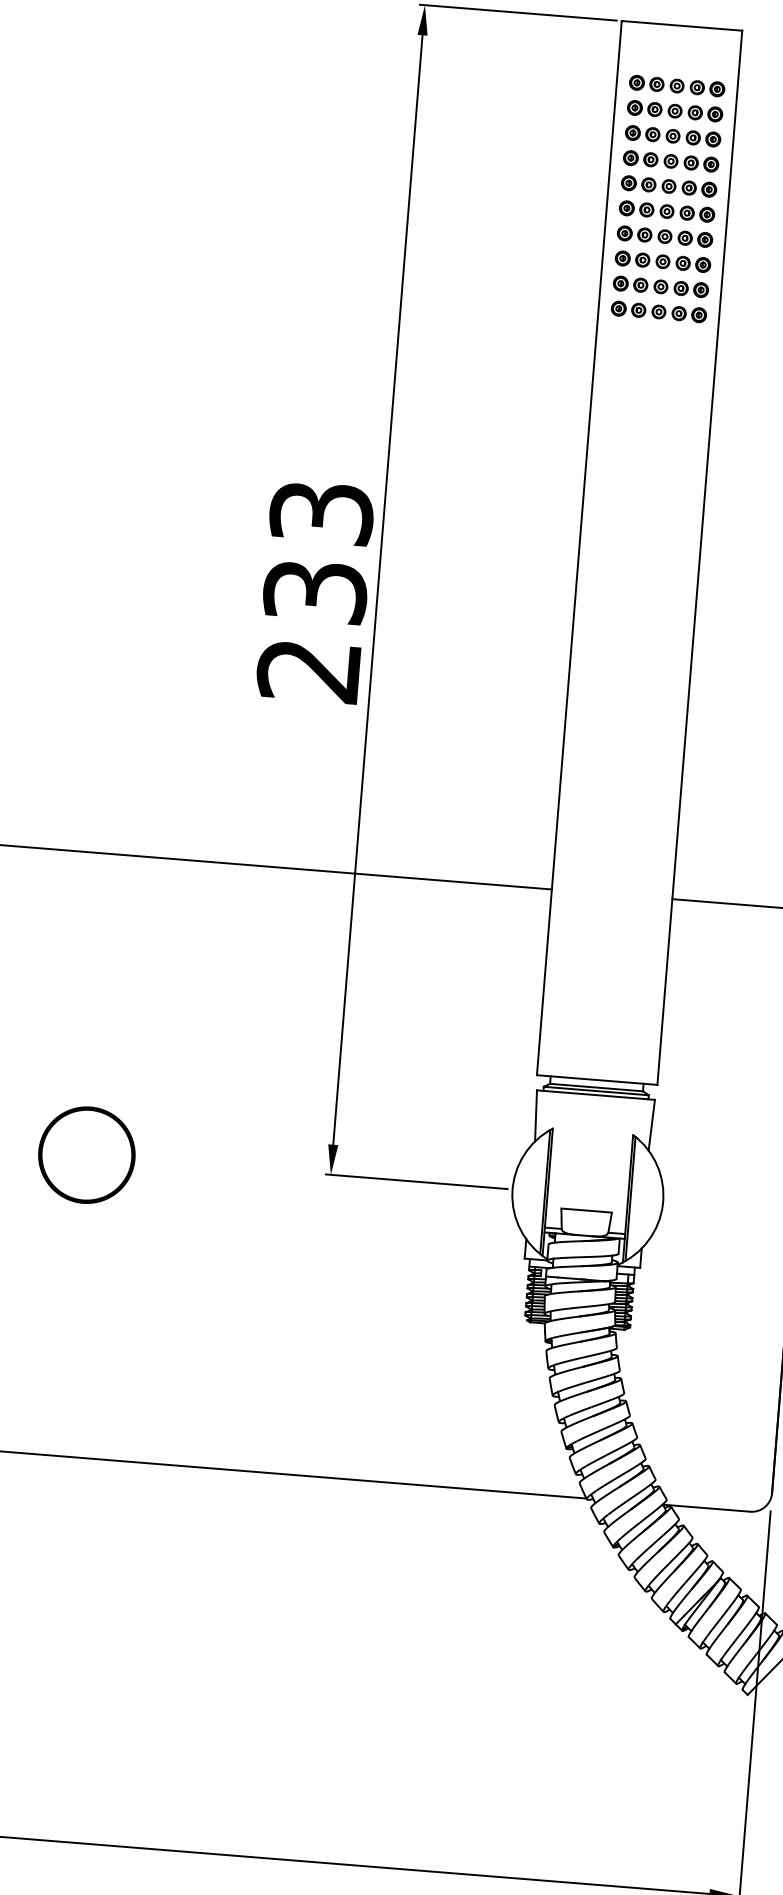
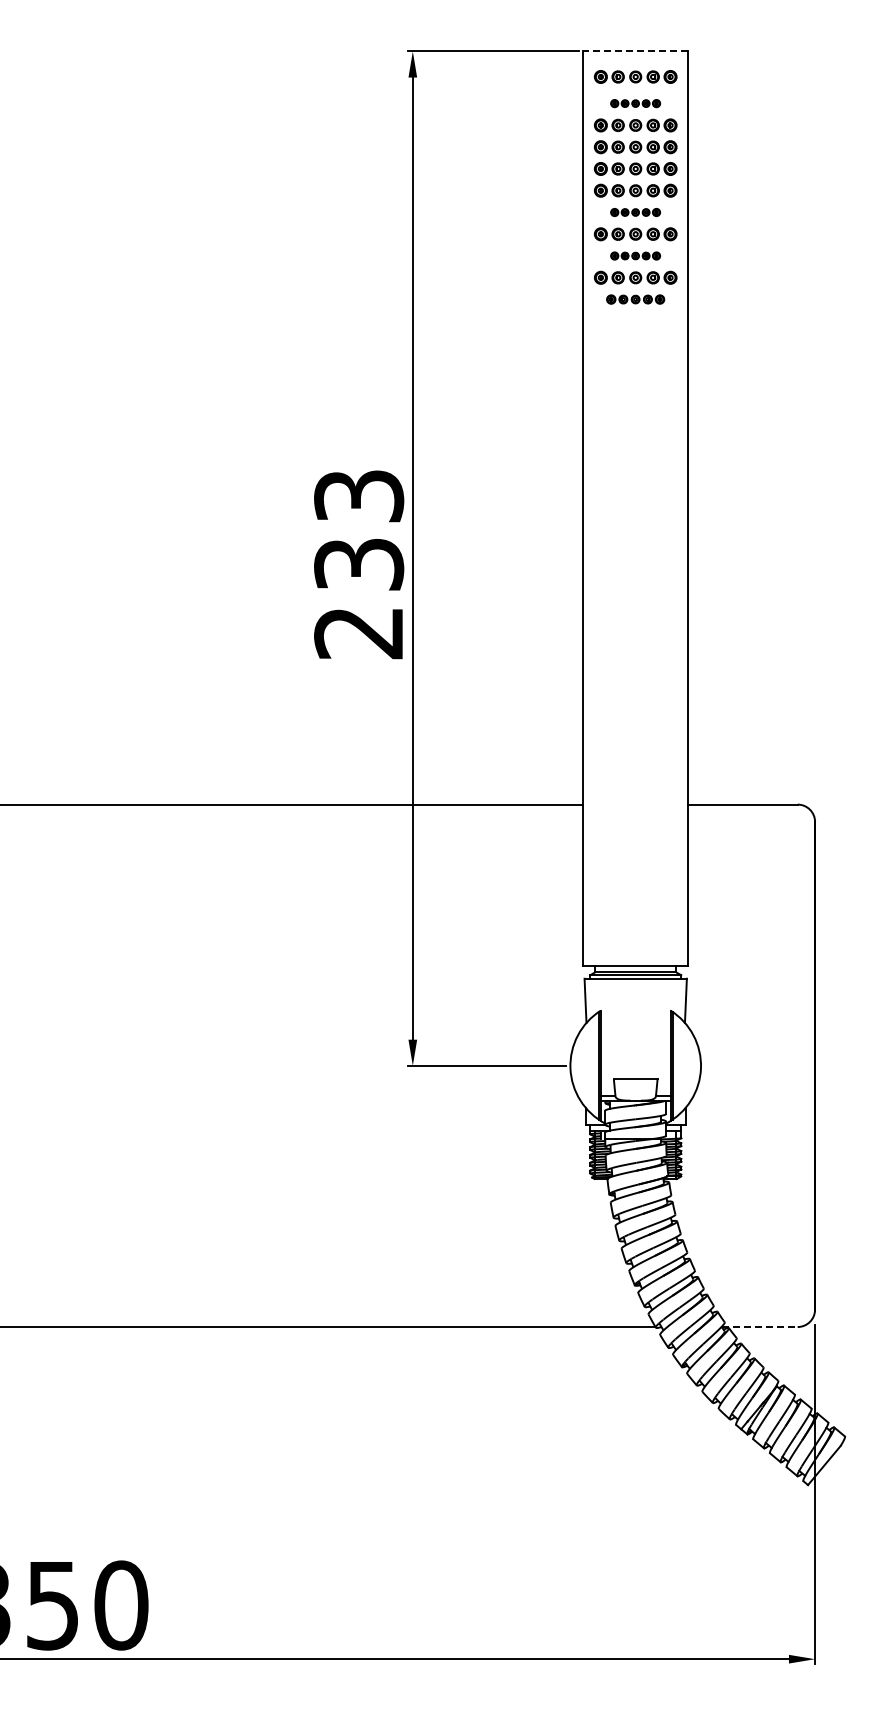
line: (681, 25) -> (635, 51), solid -> dashed
part: (679, 54) -> (635, 76), added
part: (676, 85) -> (635, 103), size x0.6
part: (666, 211) -> (635, 212), size x0.6
part: (662, 261) -> (635, 255), size x0.6
part: (658, 311) -> (635, 299), size x0.7
part: (87, 1154) -> (201, 1065), removed
line: (706, 1508) -> (759, 1327), solid -> dashed

